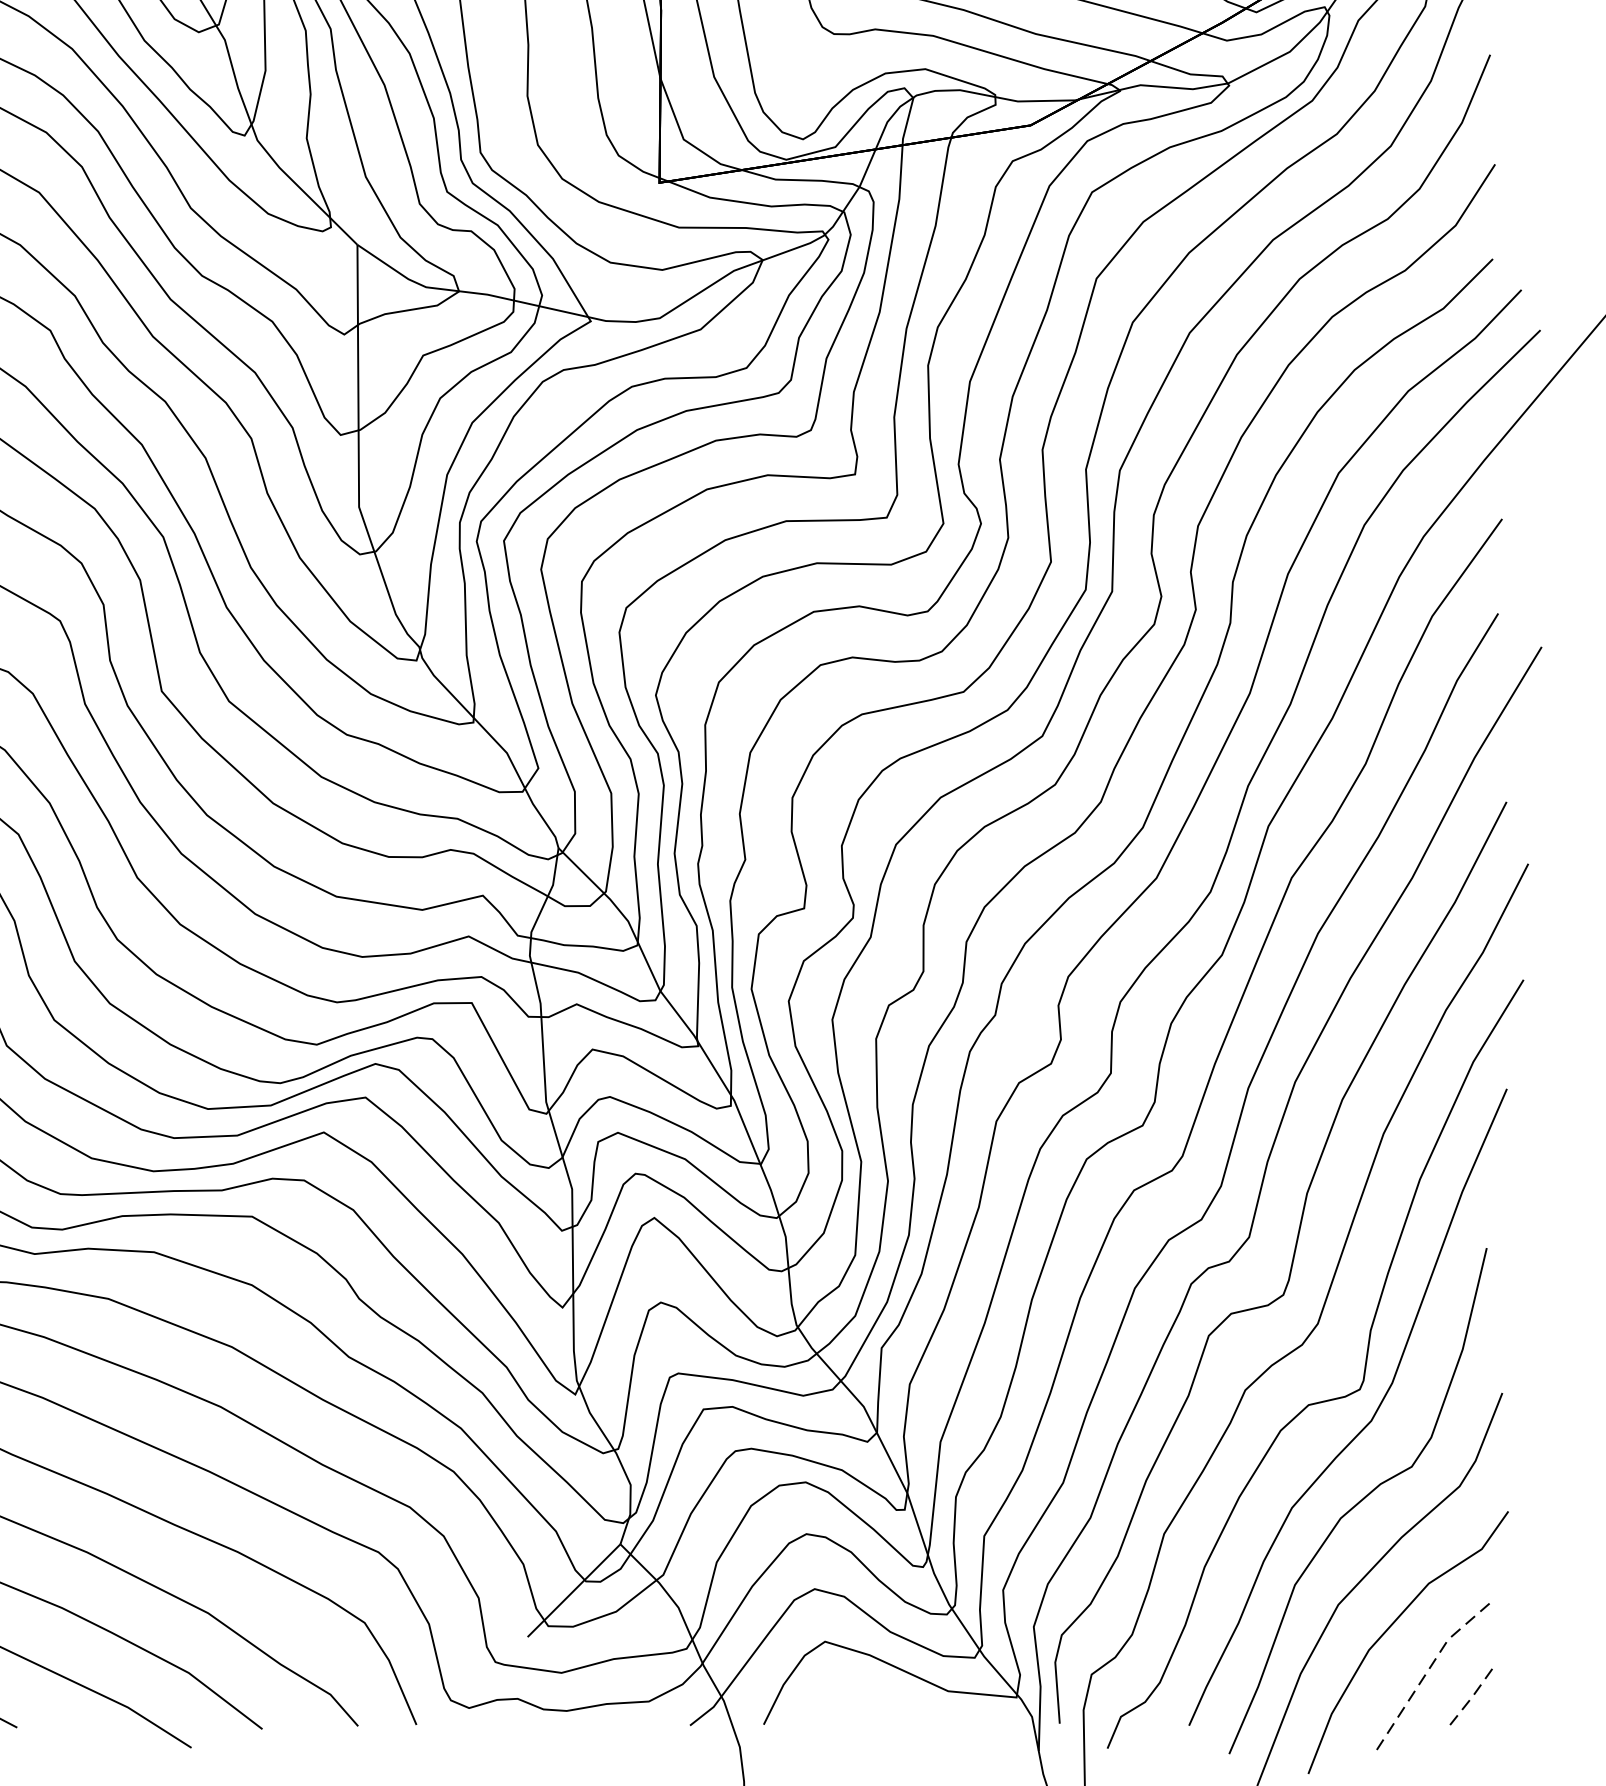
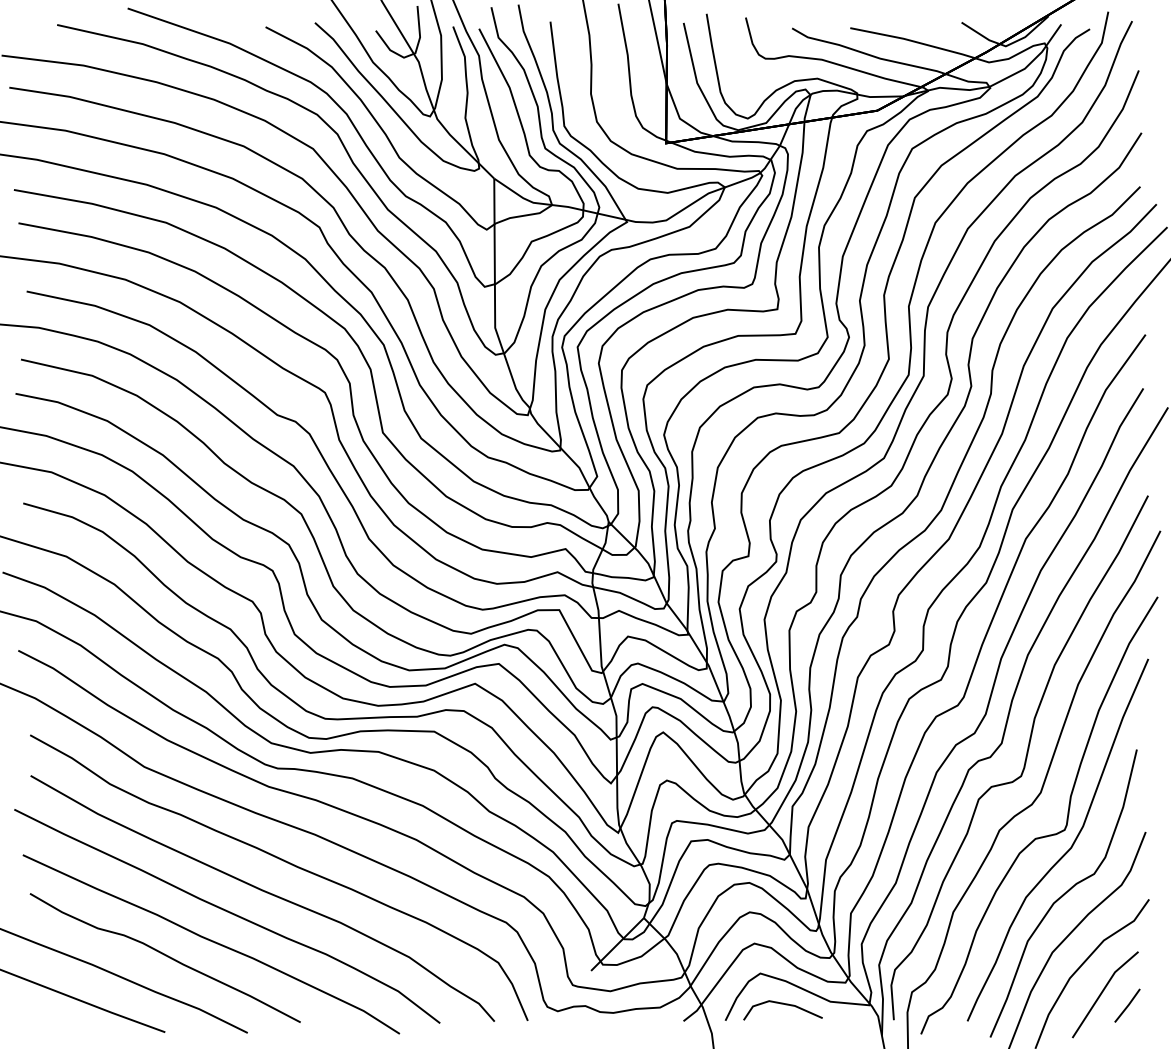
line: (1426, 1673) -> (1102, 991), dashed -> solid
line: (869, 1697) -> (785, 1005), added
line: (1472, 1697) -> (1128, 1005), dashed -> solid

